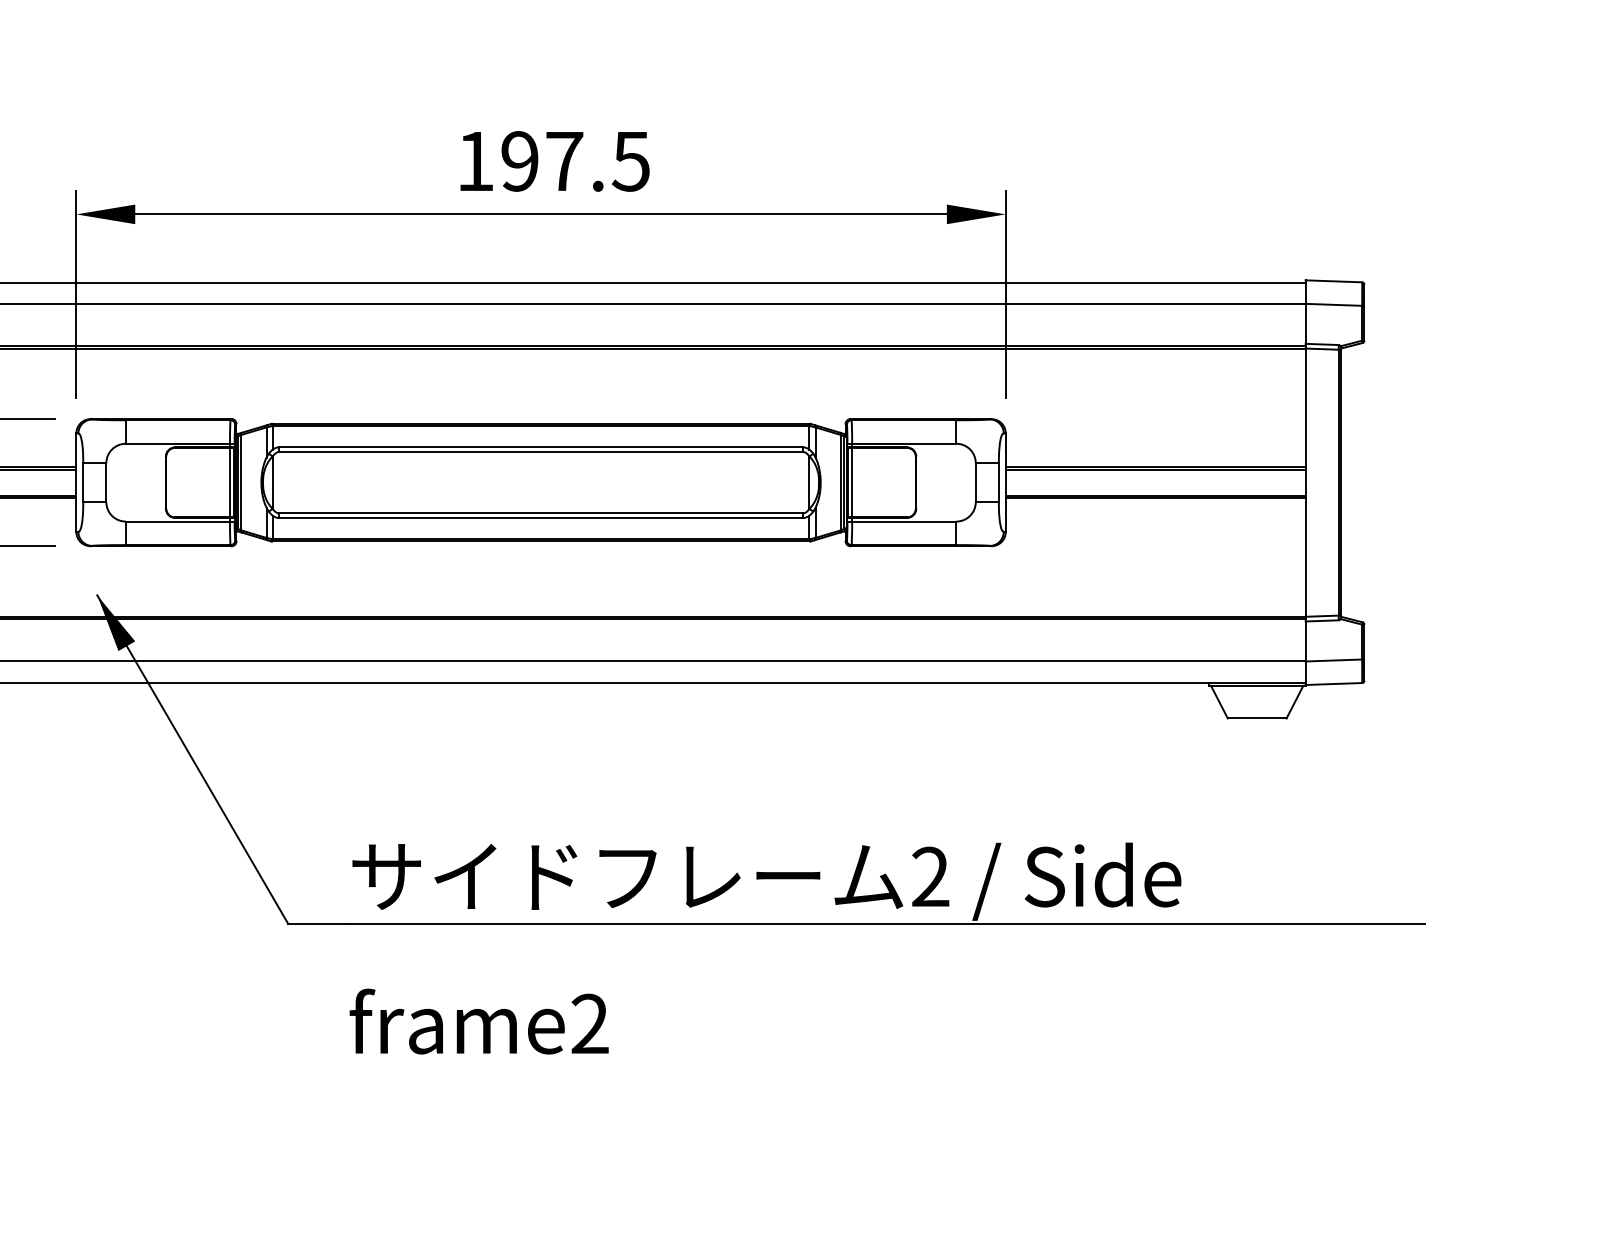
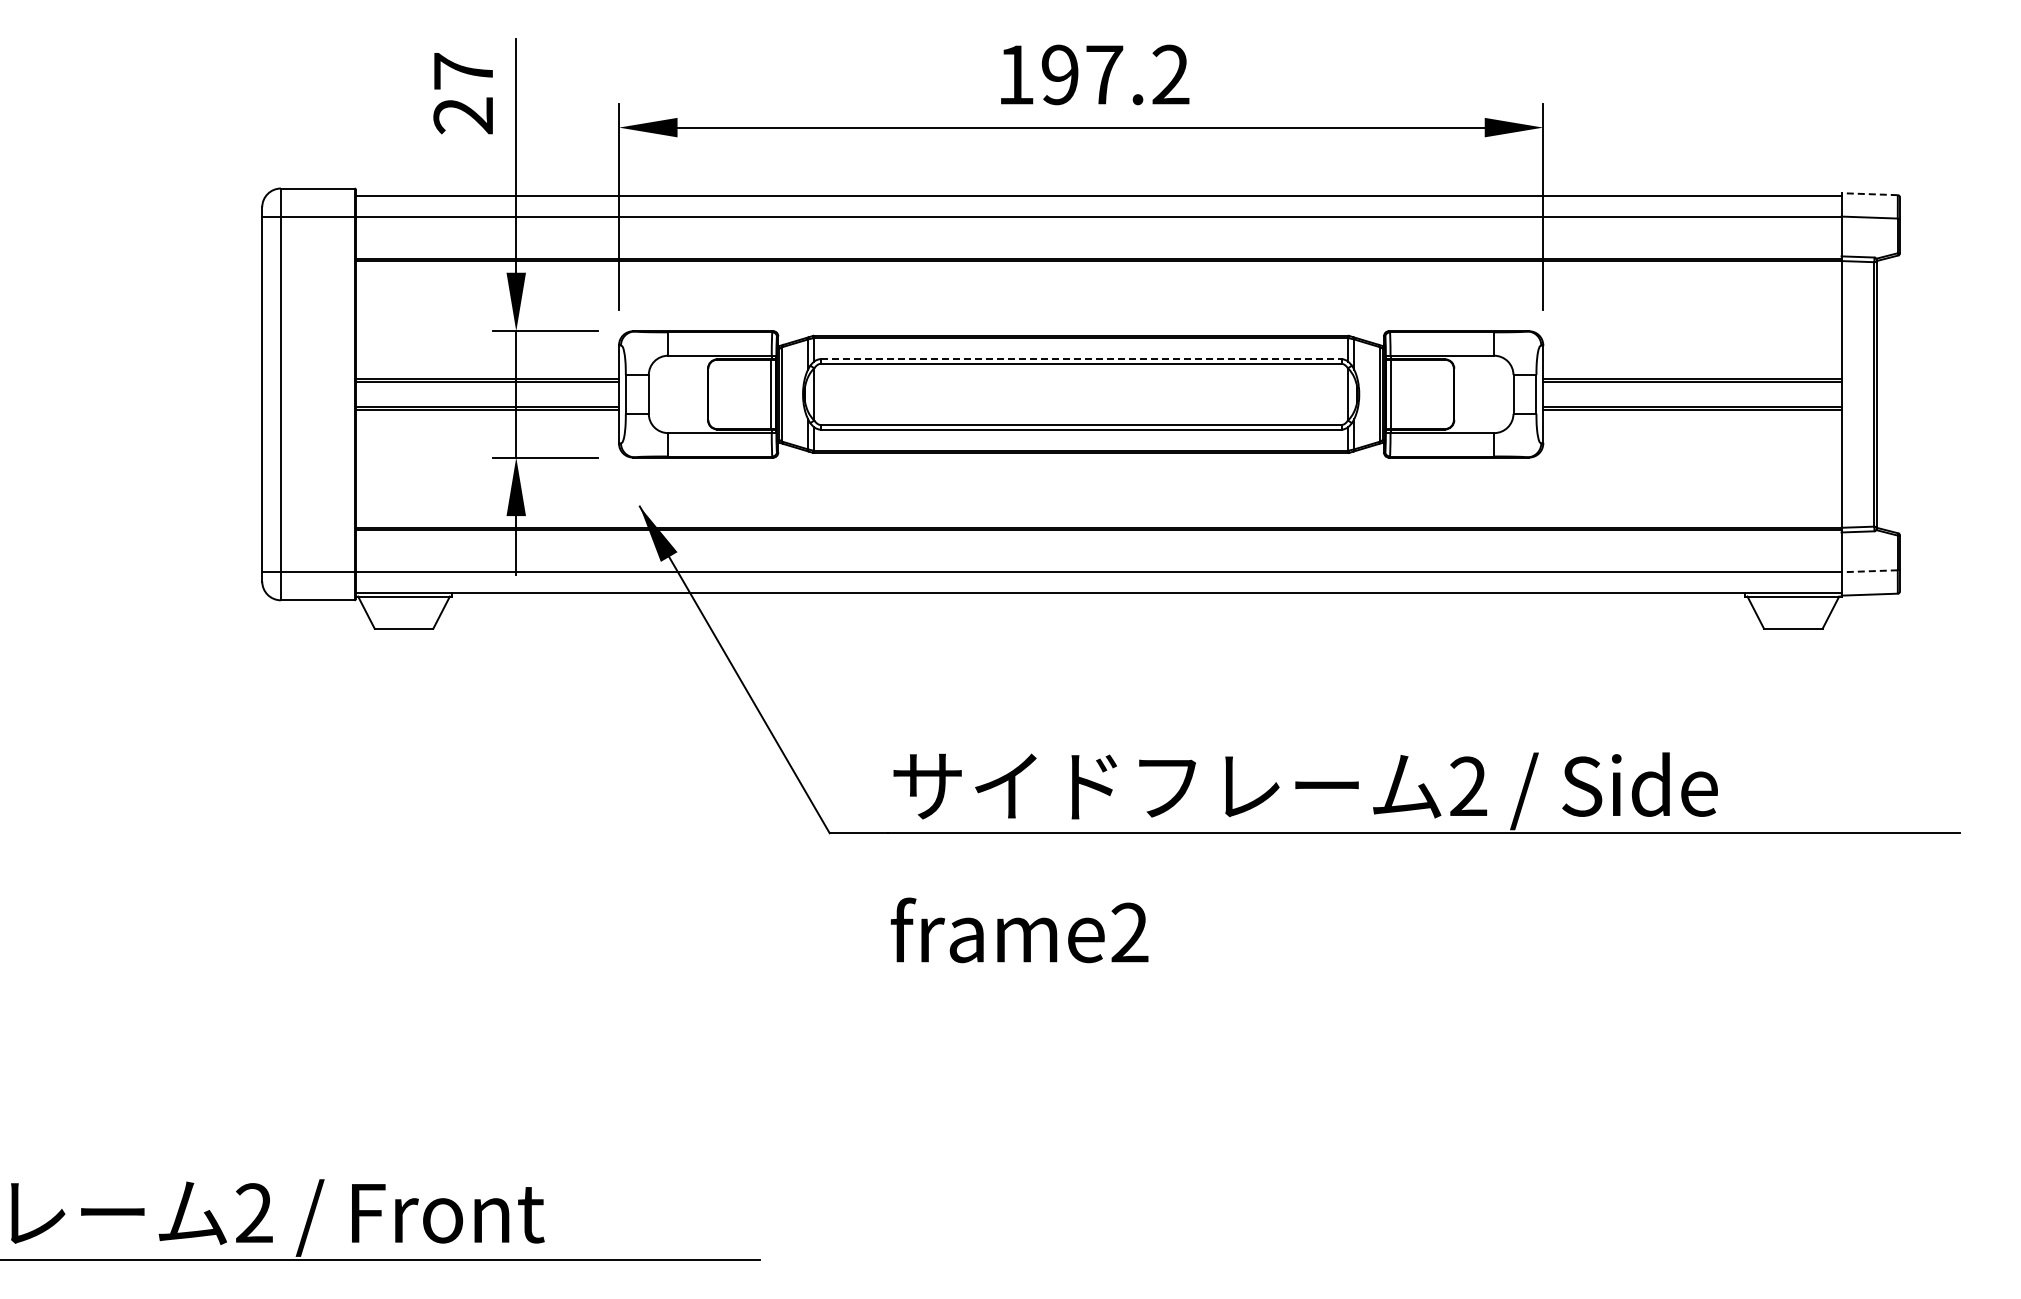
text: (630, 160) -> (1170, 74), 197.5 -> 197.2
line: (1333, 281) -> (1869, 194), solid -> dashed
line: (541, 447) -> (1081, 359), solid -> dashed
line: (1333, 660) -> (1869, 571), solid -> dashed

